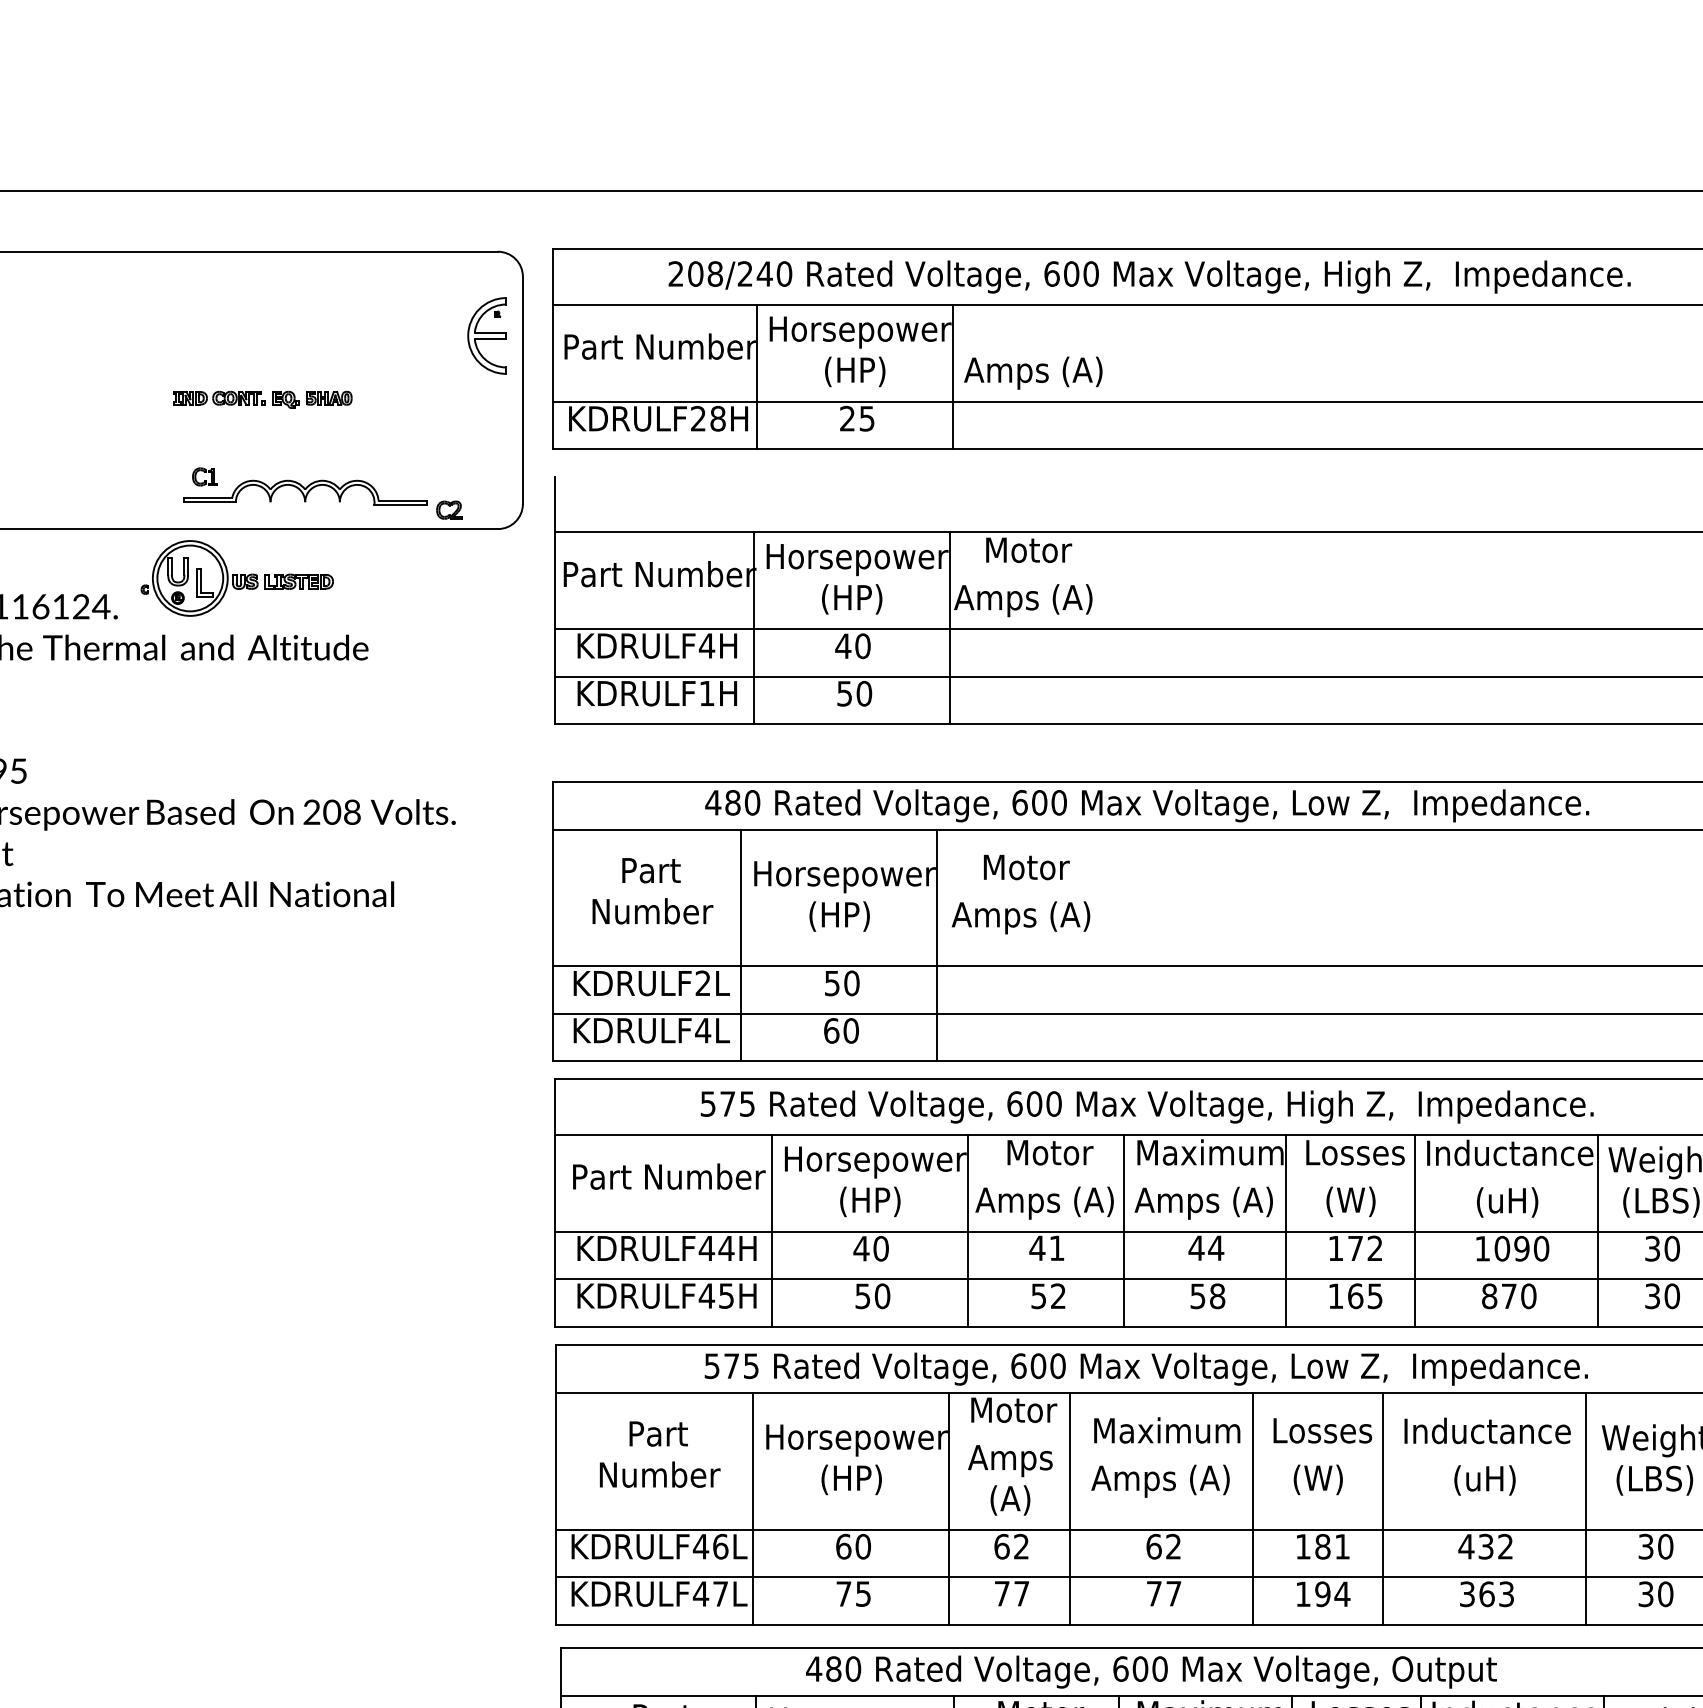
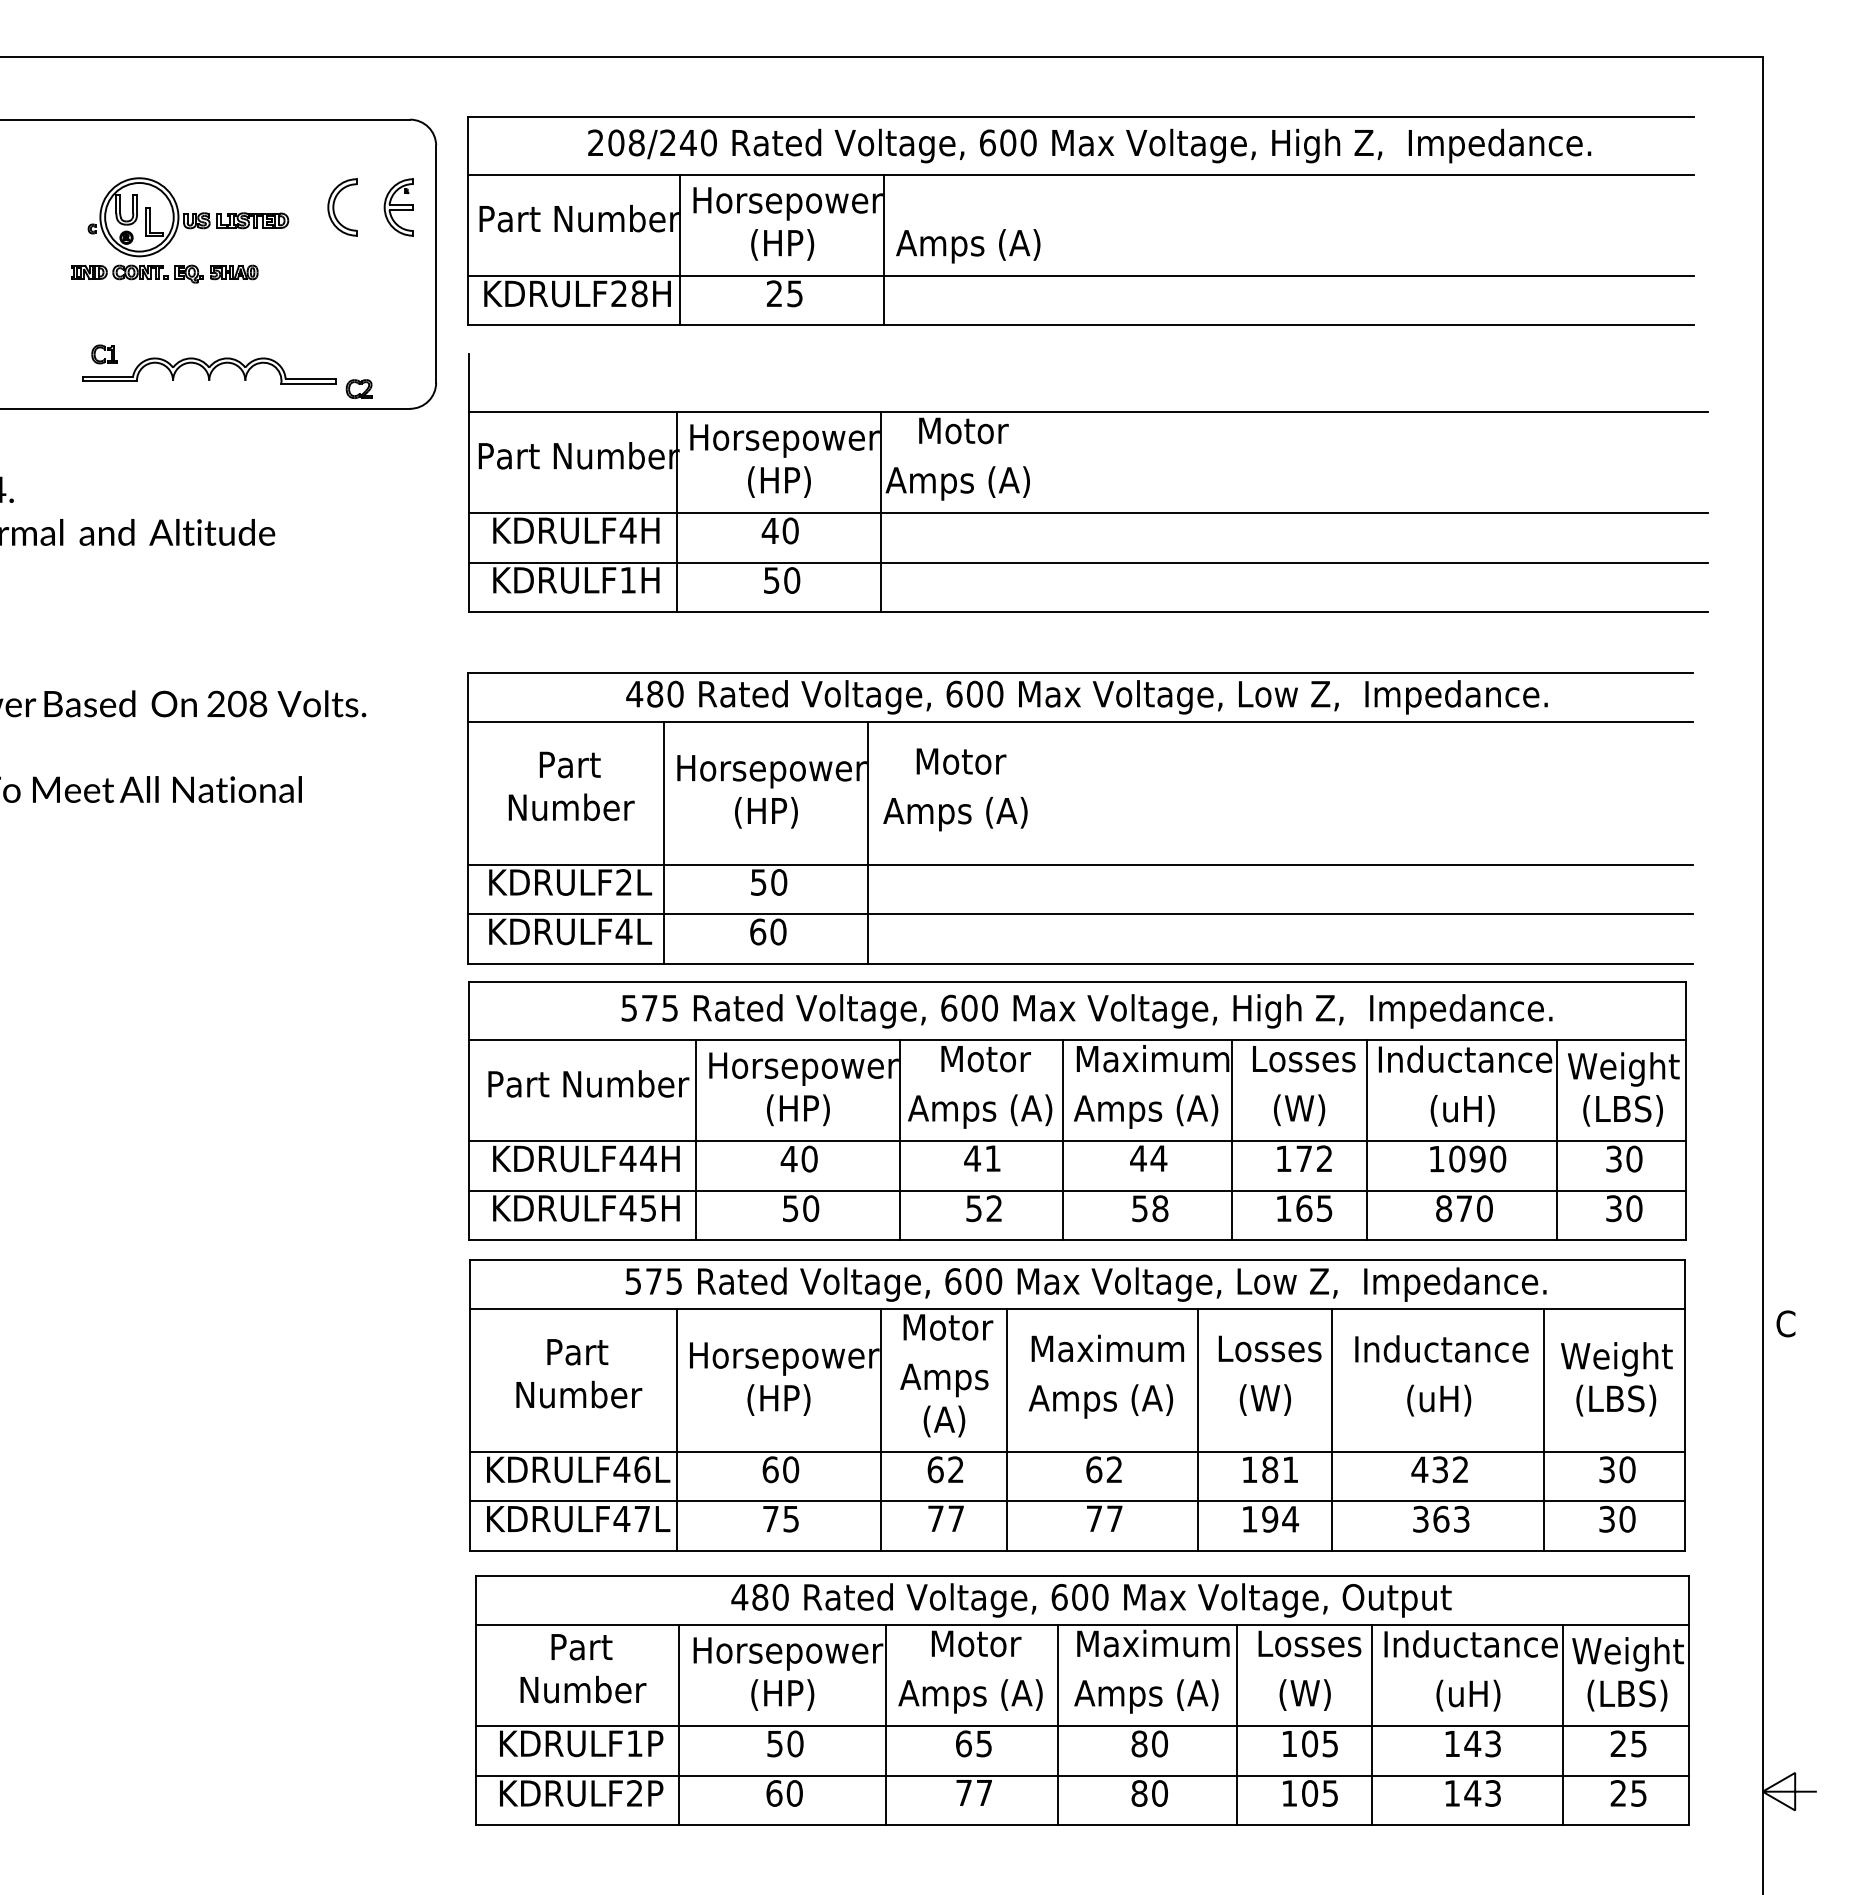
part: (425, 335) -> (334, 207), added
part: (486, 335) -> (398, 207), size x0.71
part: (237, 578) -> (188, 217), moved

